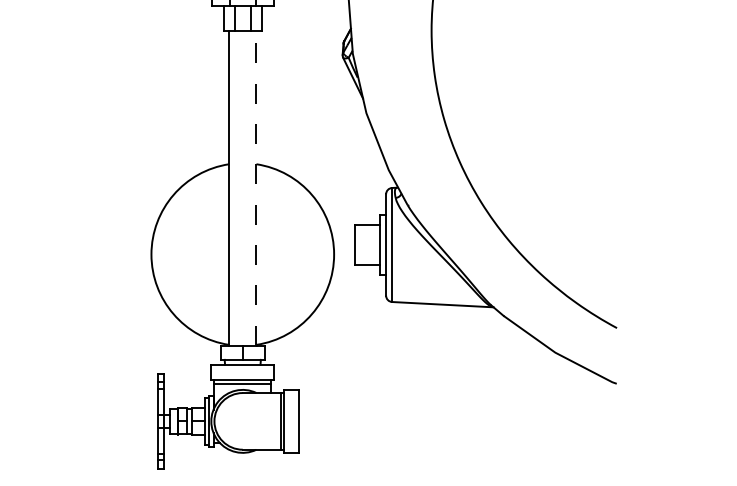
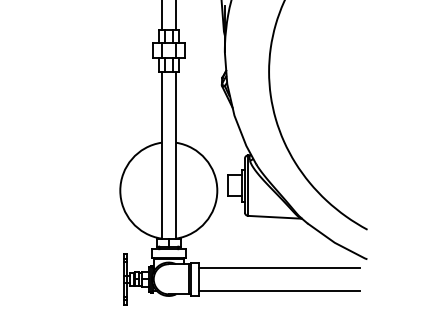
line: (257, 188) -> (176, 155), dashed -> solid
line: (449, 401) -> (278, 268), added
line: (449, 442) -> (278, 290), added

